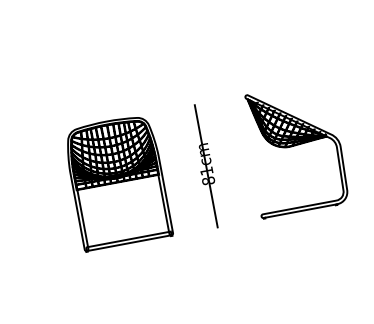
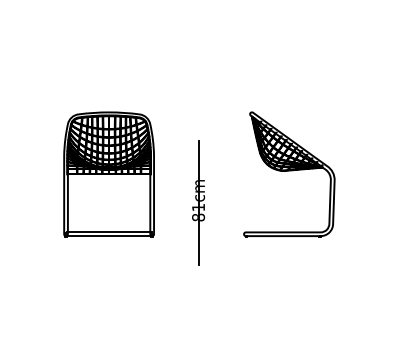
part: (205, 166) -> (198, 202), moved

